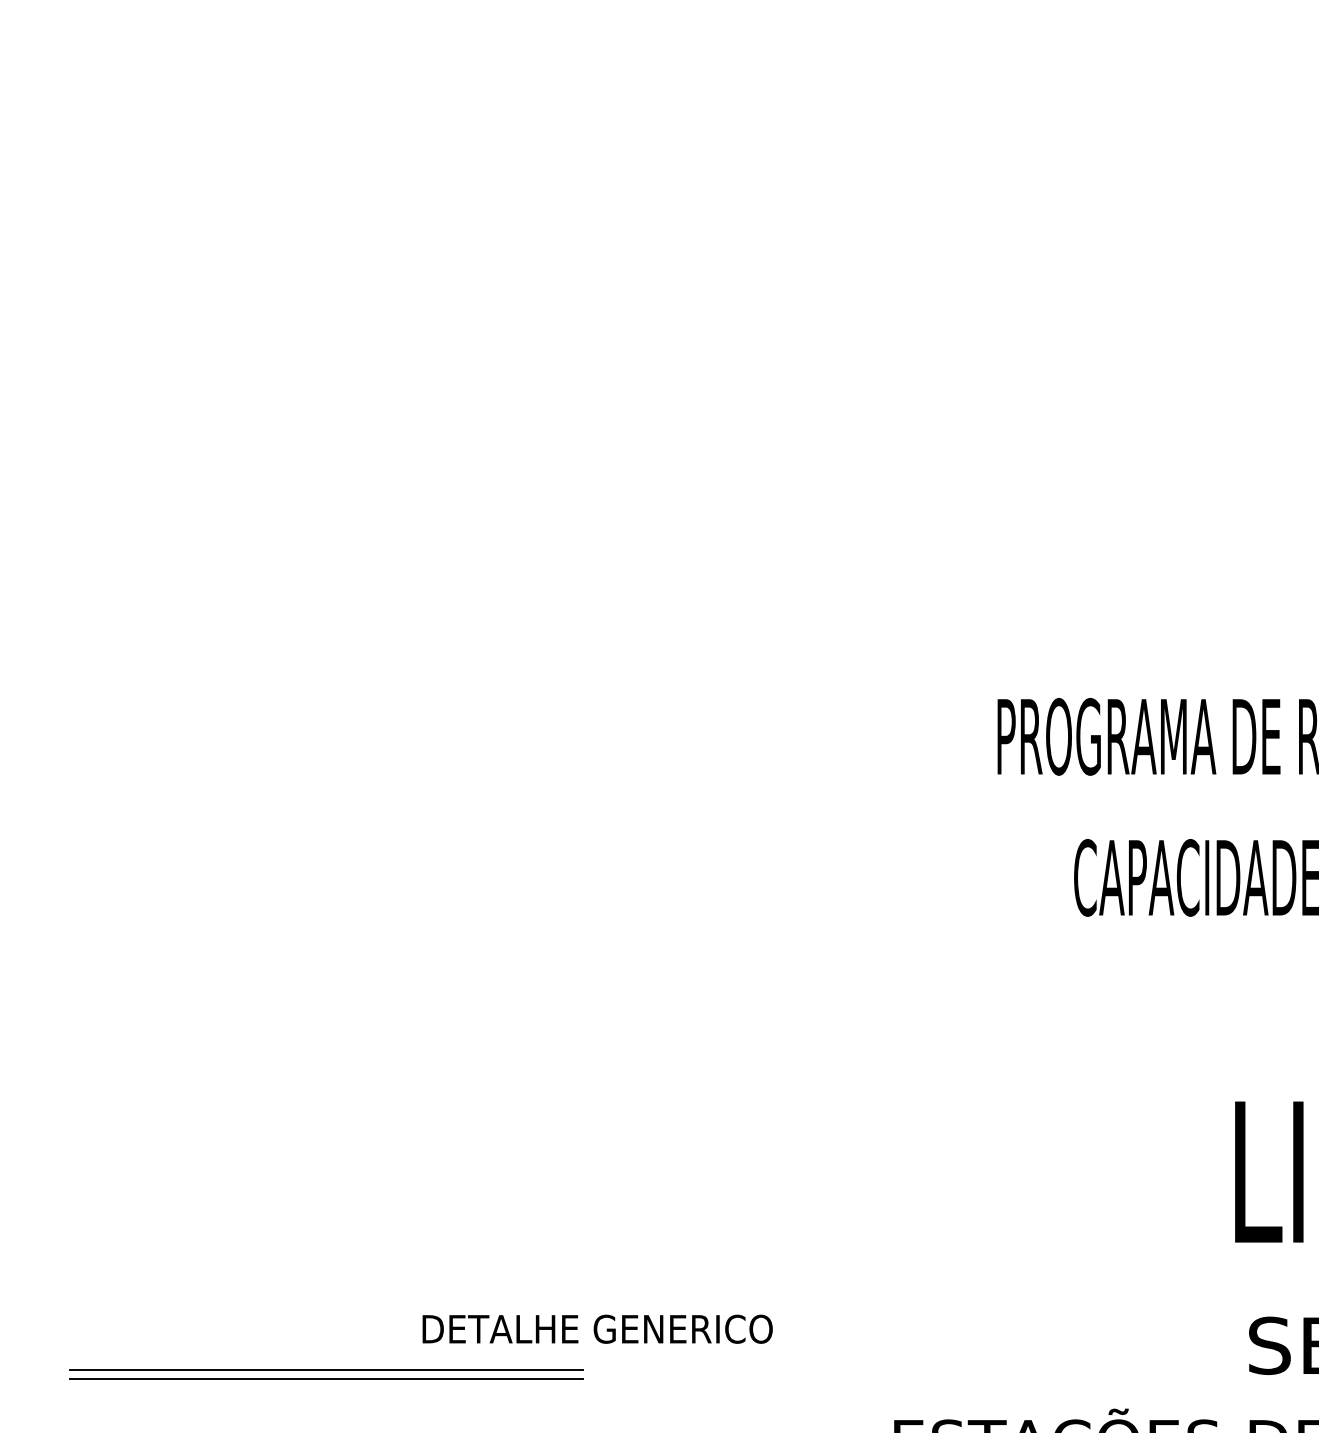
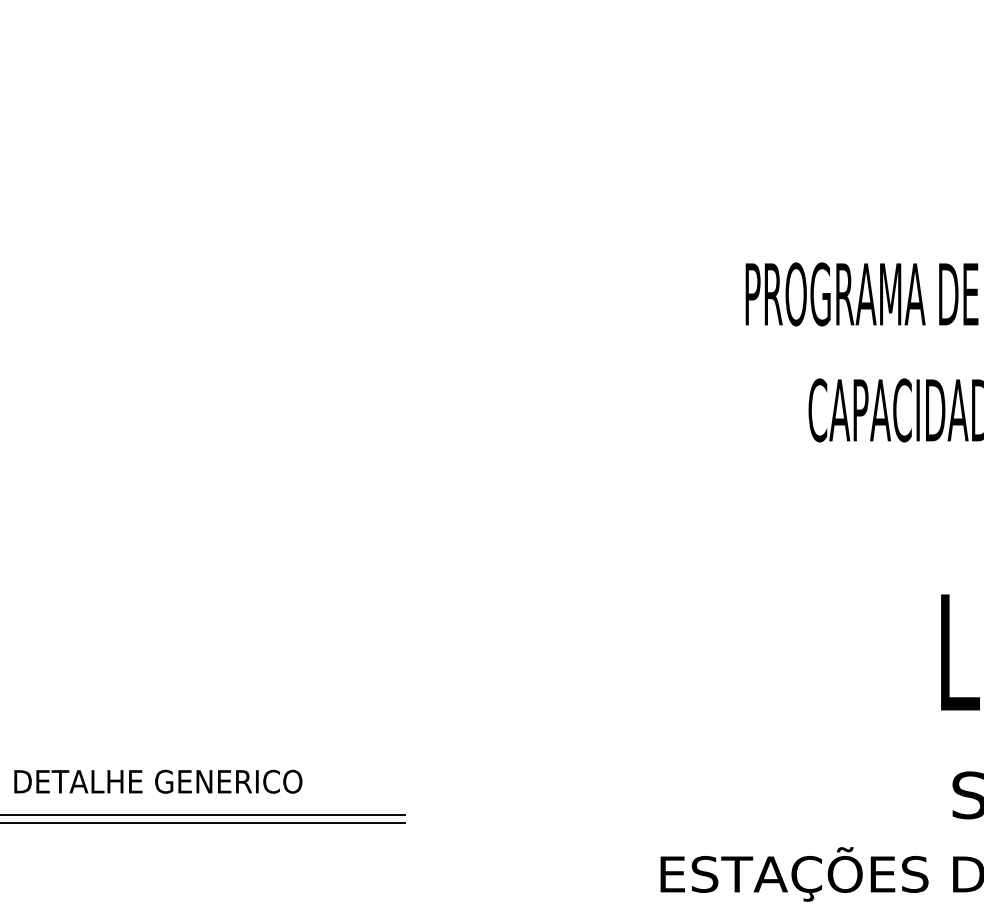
text: (597, 1328) -> (158, 781), moved

